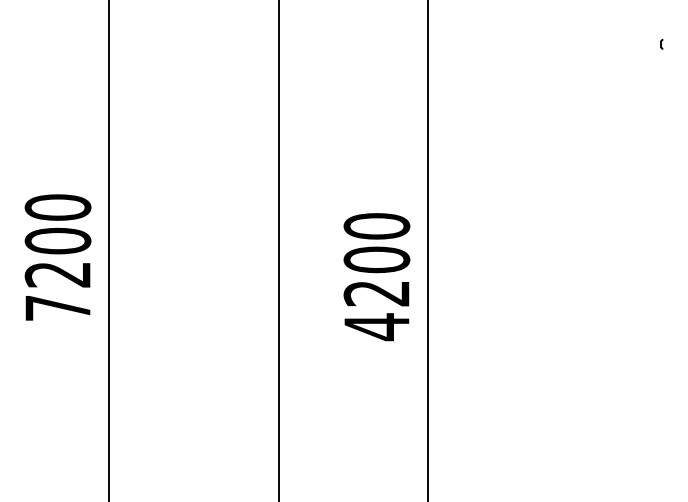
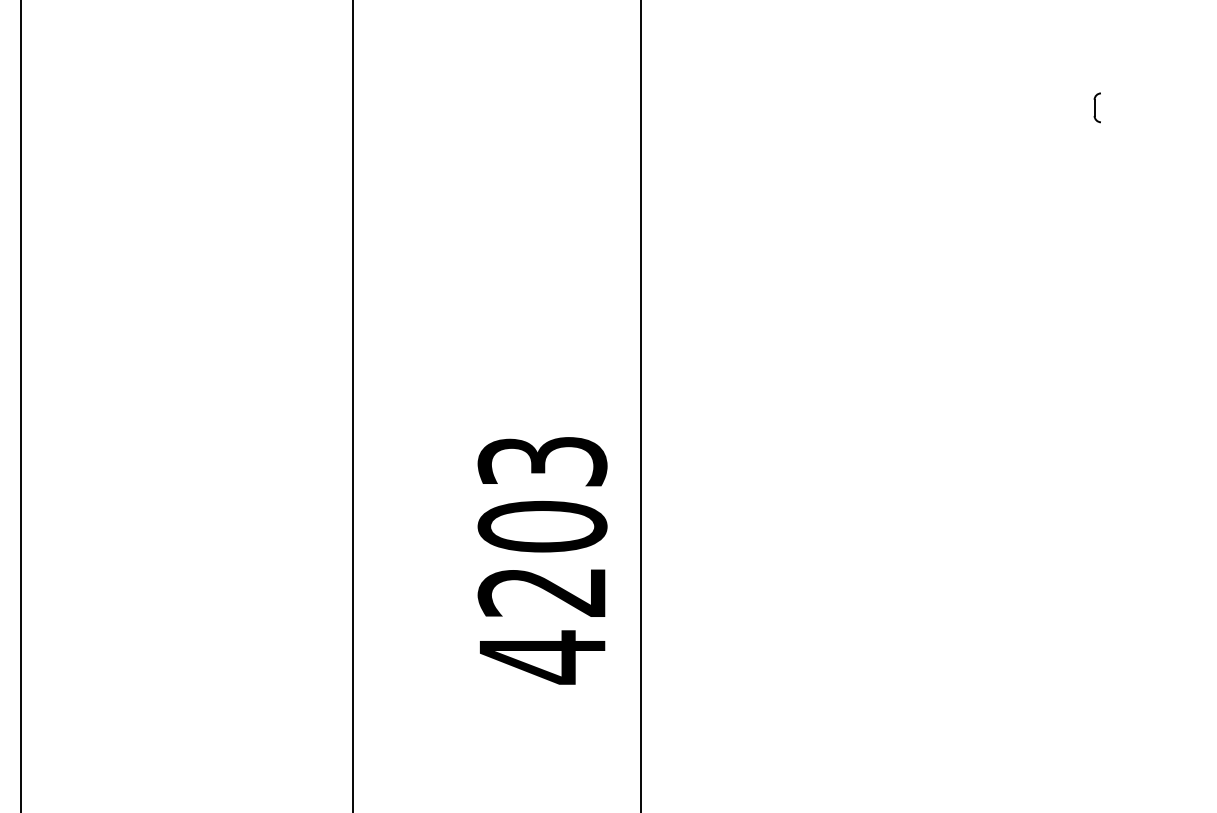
part: (661, 43) -> (1095, 105), size x1.6
text: (376, 226) -> (541, 461), 4200 -> 4203

